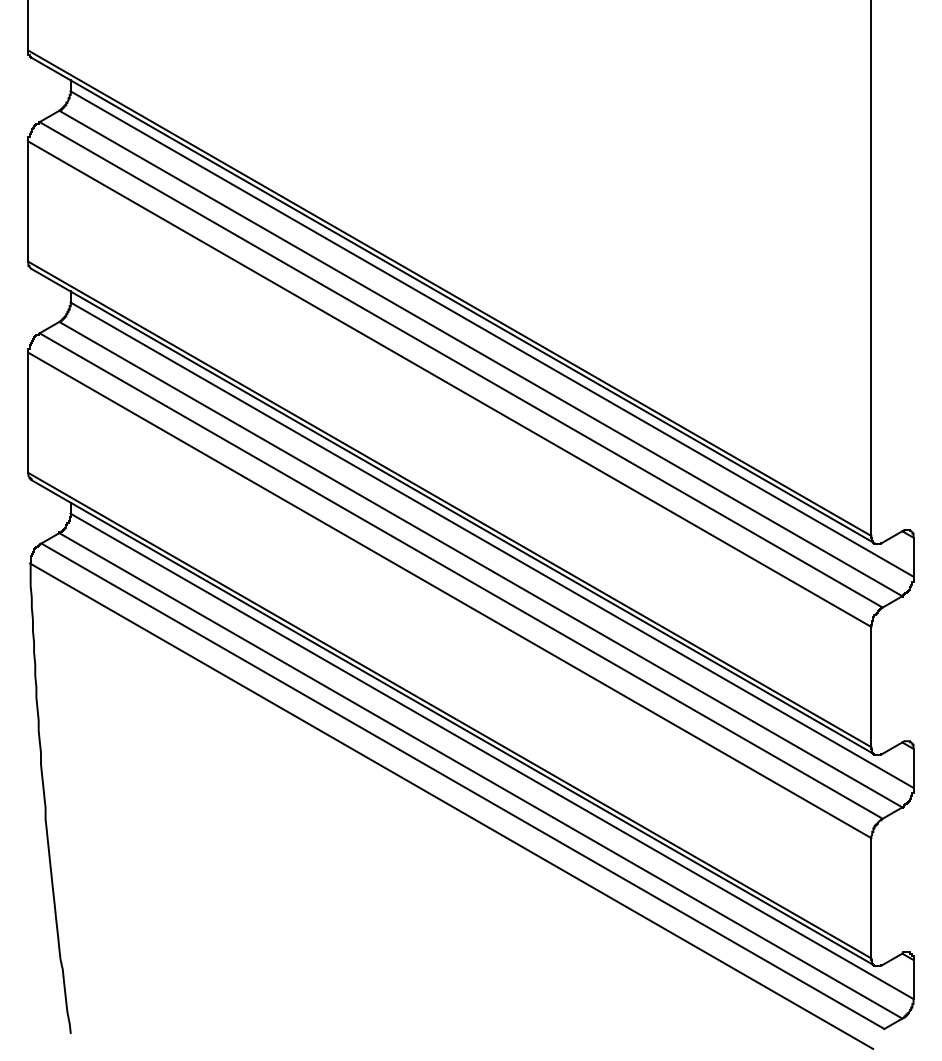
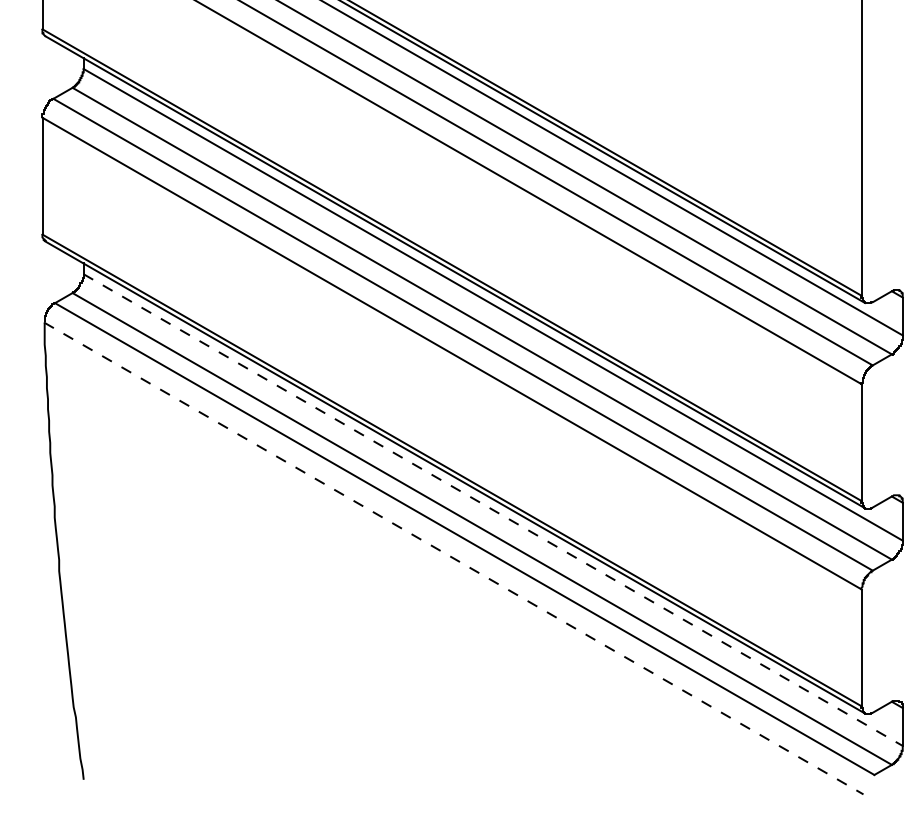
line: (492, 756) -> (493, 510), solid -> dashed
line: (452, 806) -> (454, 558), solid -> dashed

